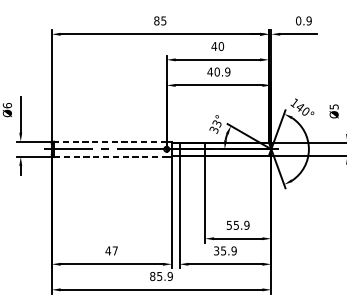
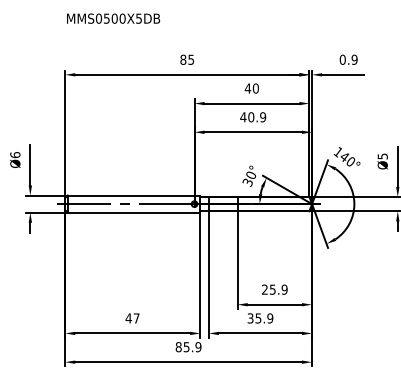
text: (216, 123) -> (250, 175), 33° -> 30°
line: (109, 141) -> (130, 195), dashed -> solid
line: (110, 156) -> (131, 212), dashed -> solid
text: (229, 225) -> (264, 289), 55.9 -> 25.9

